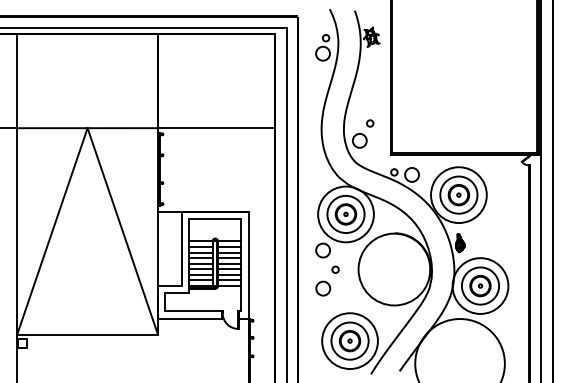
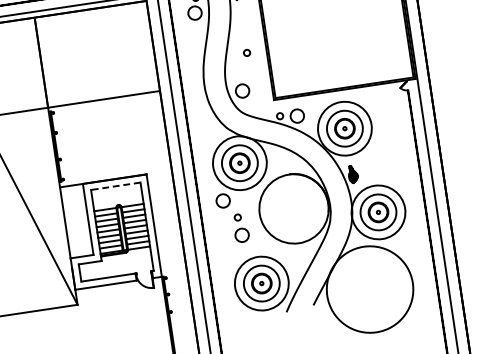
circle: (370, 123) -> (247, 52), moved
line: (215, 219) -> (116, 186), solid -> dashed
circle: (323, 288) -> (242, 235), moved

